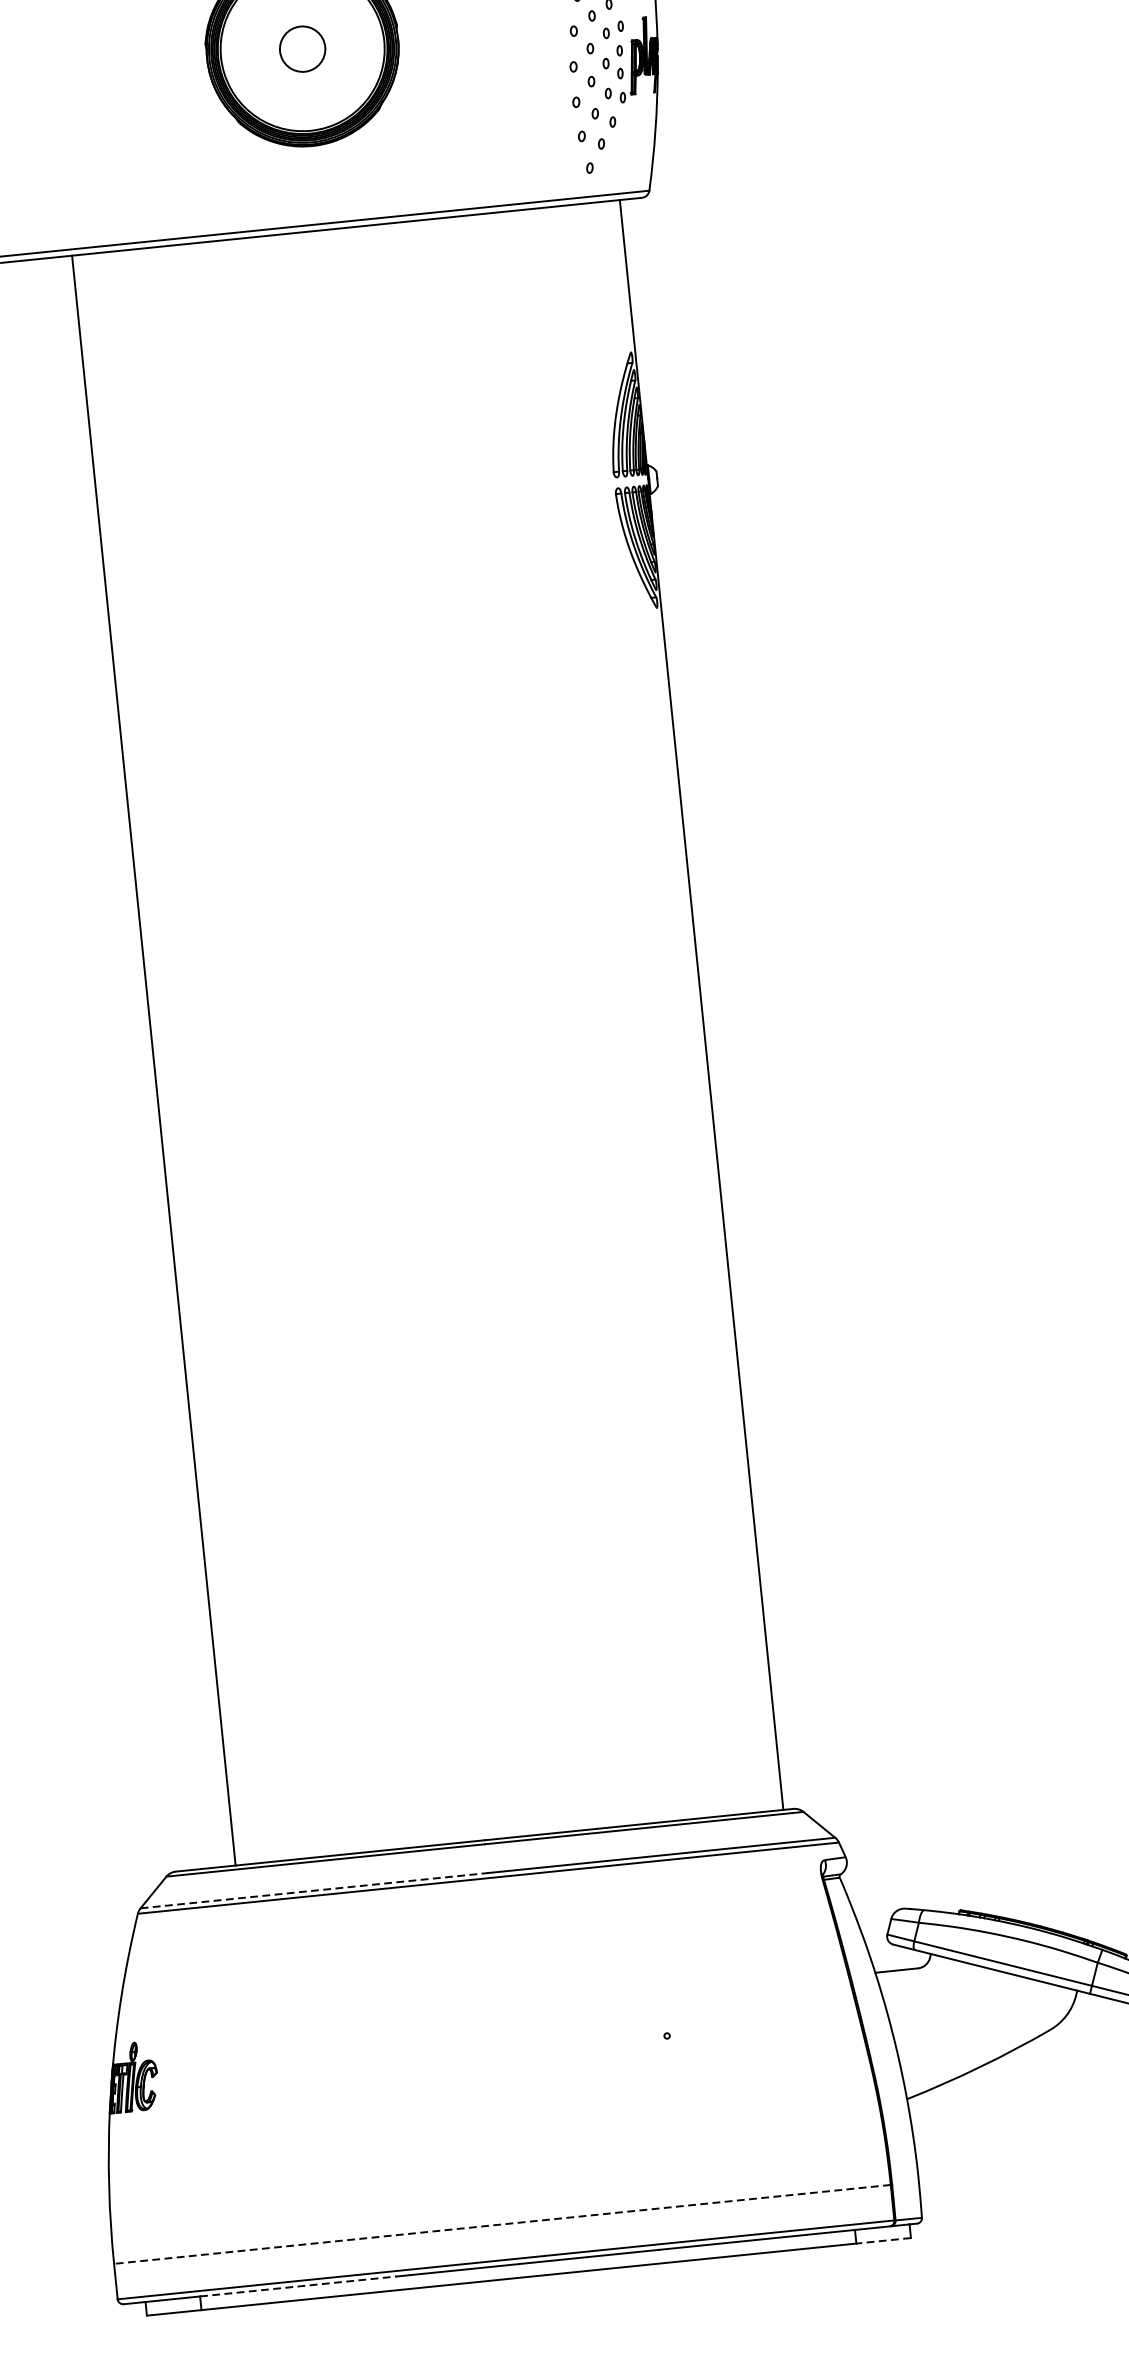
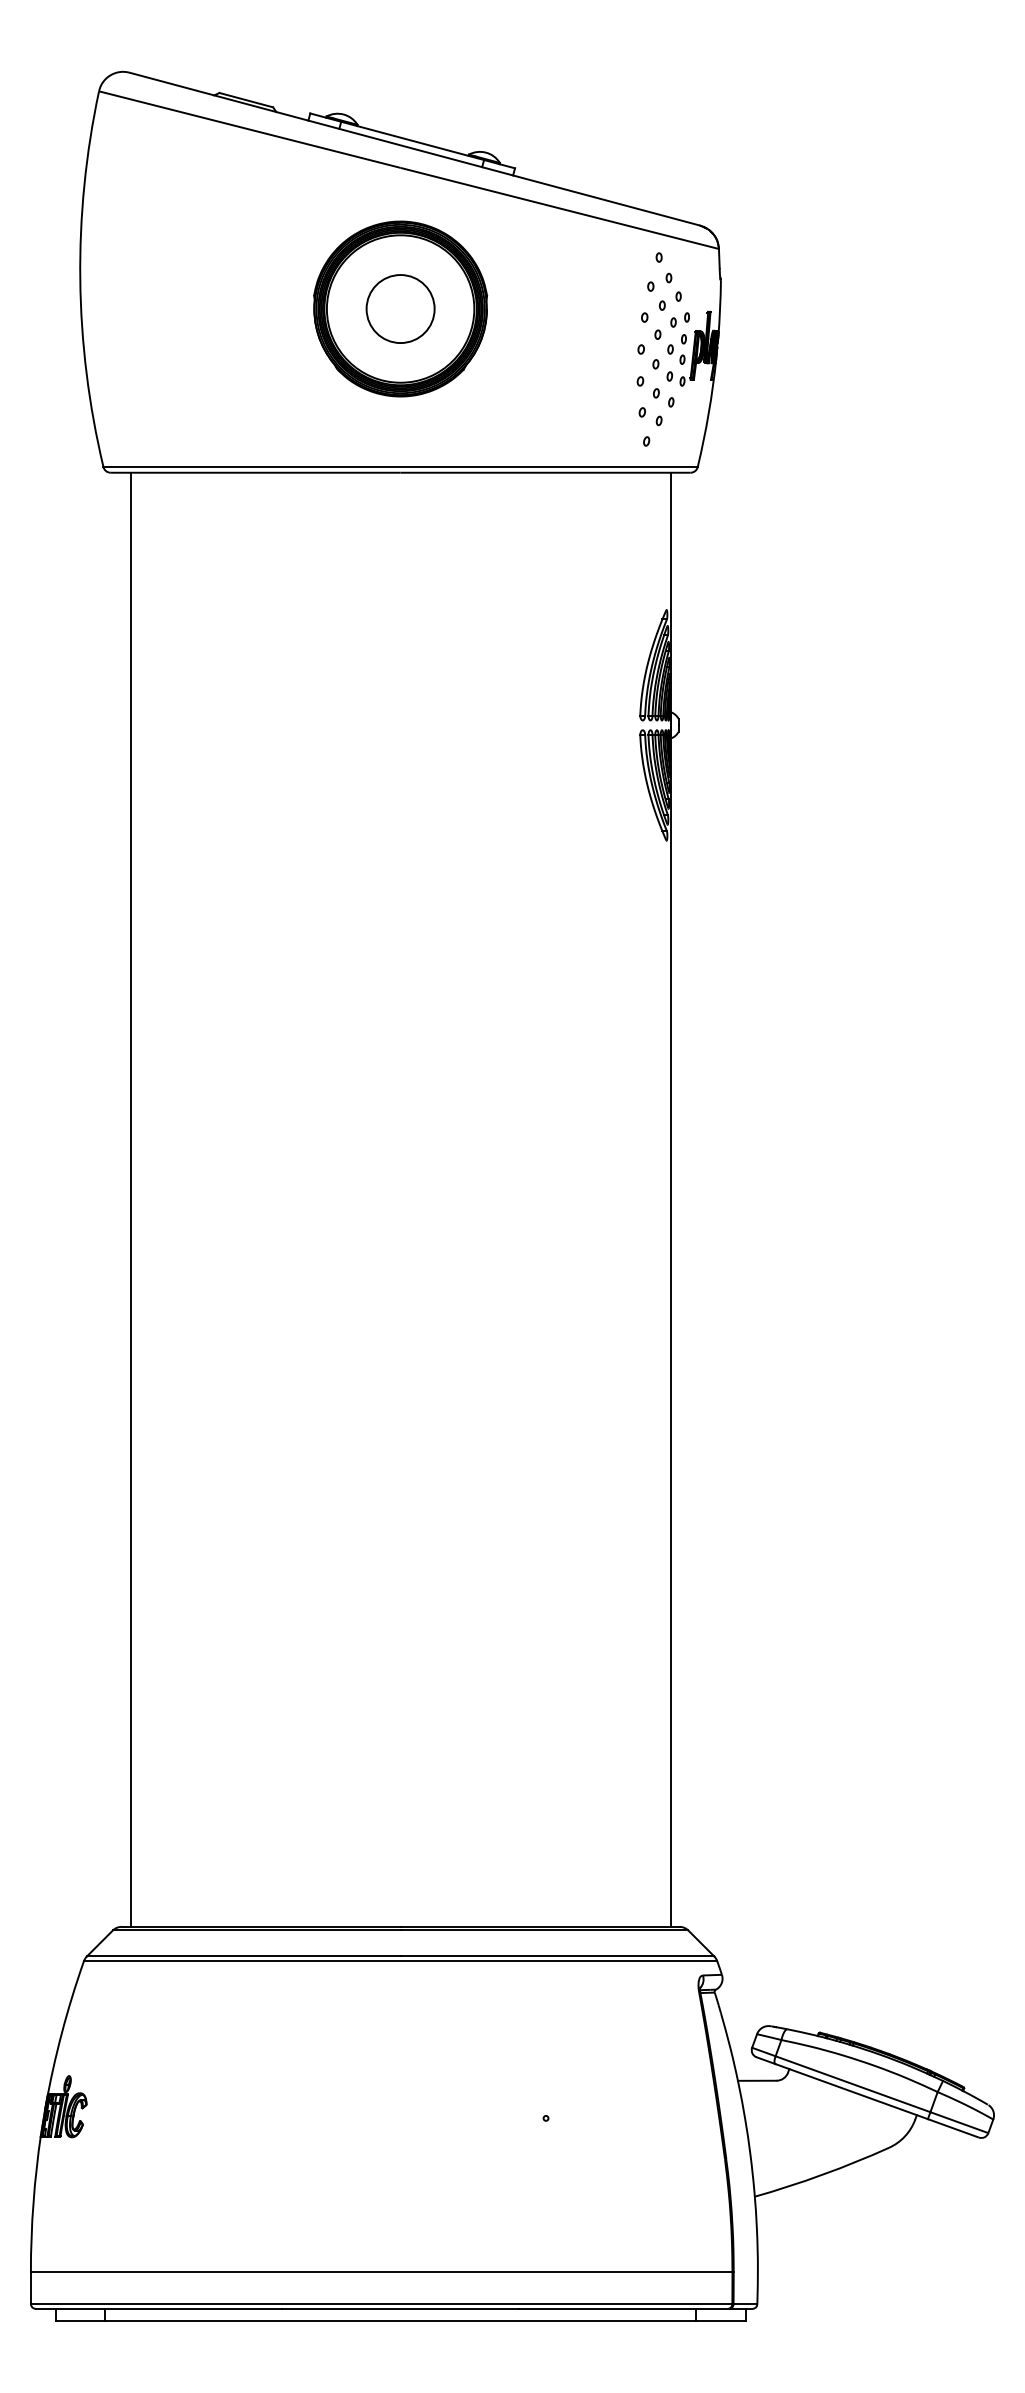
circle: (302, 49) -> (400, 309), size x1.67
line: (153, 1060) -> (130, 1199), moved
line: (313, 1890) -> (243, 1956), dashed -> solid
line: (502, 2223) -> (381, 2271), dashed -> solid
line: (884, 2241) -> (721, 2321), dashed -> solid
line: (298, 2286) -> (193, 2308), dashed -> solid

